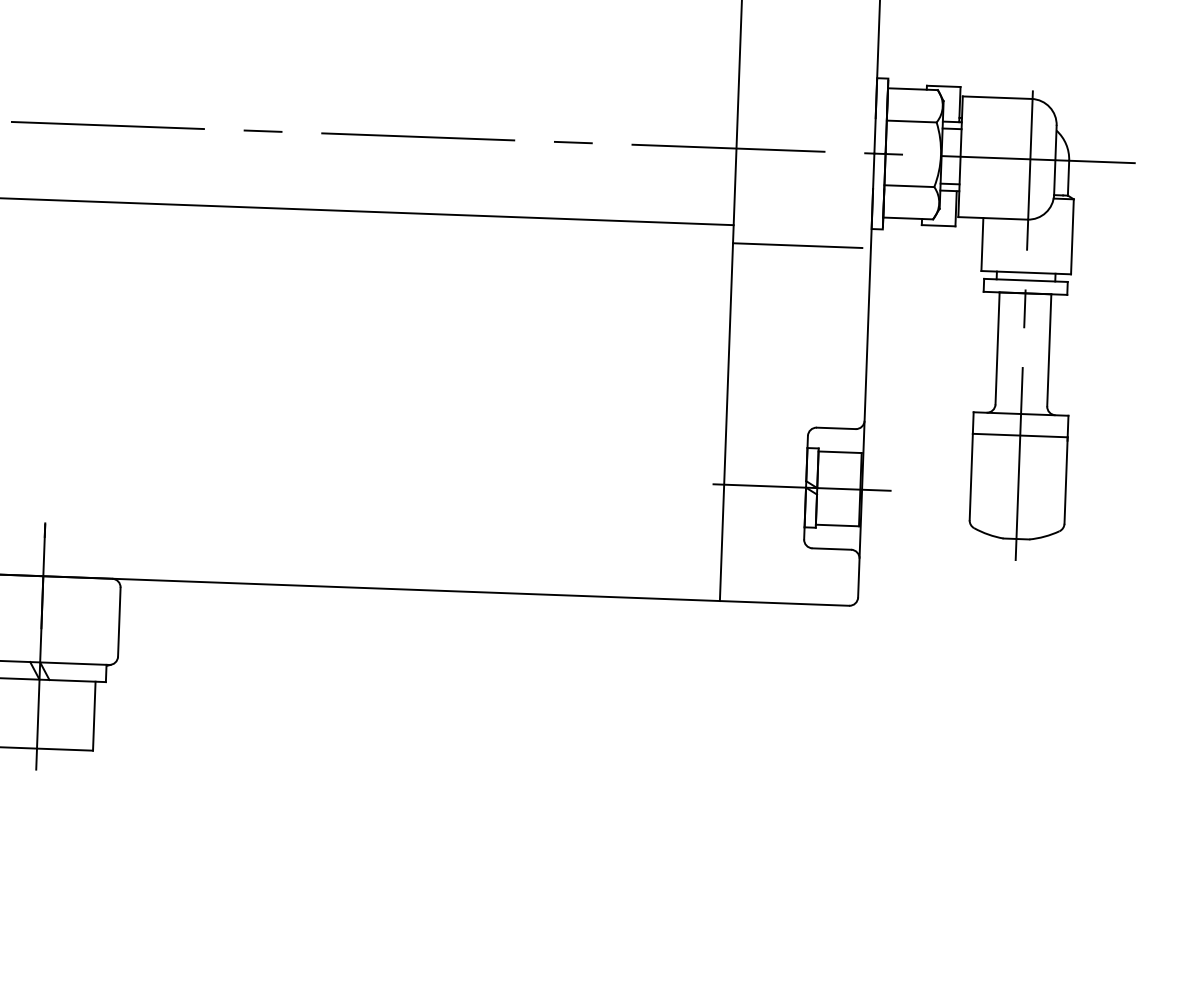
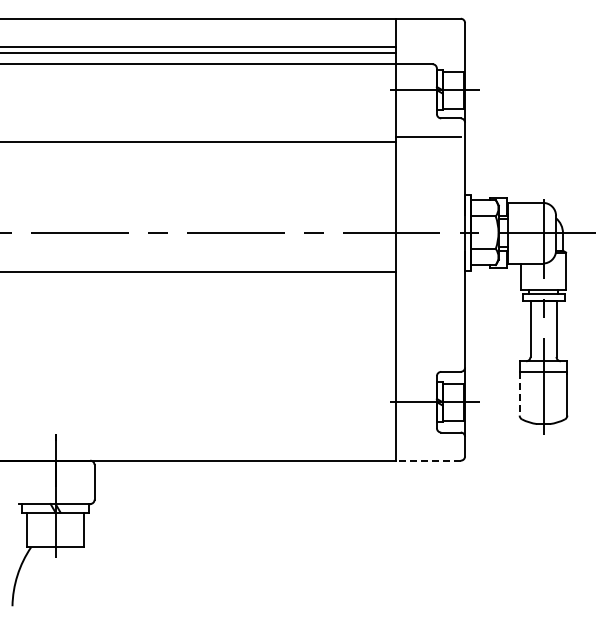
line: (796, 244) -> (427, 280), removed
line: (970, 476) -> (519, 393), solid -> dashed
line: (783, 602) -> (427, 460), solid -> dashed

